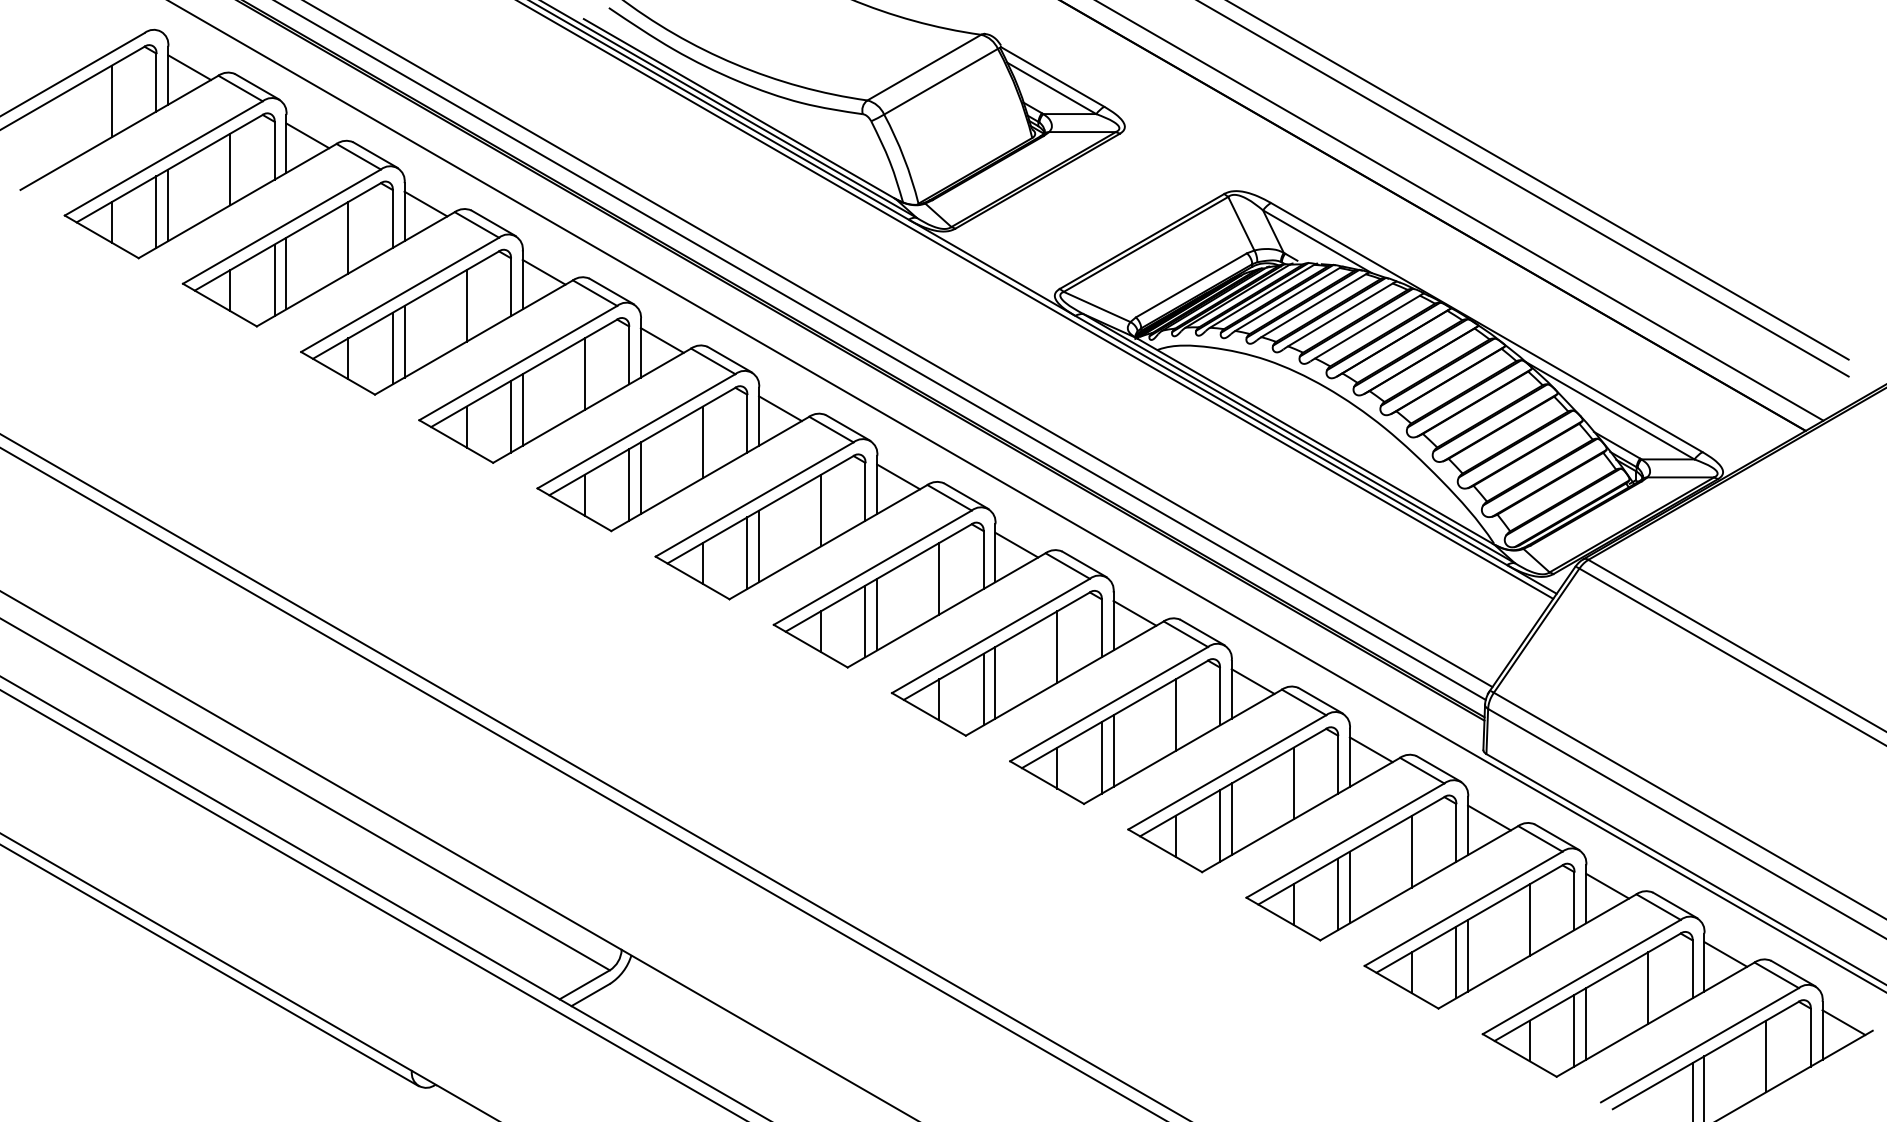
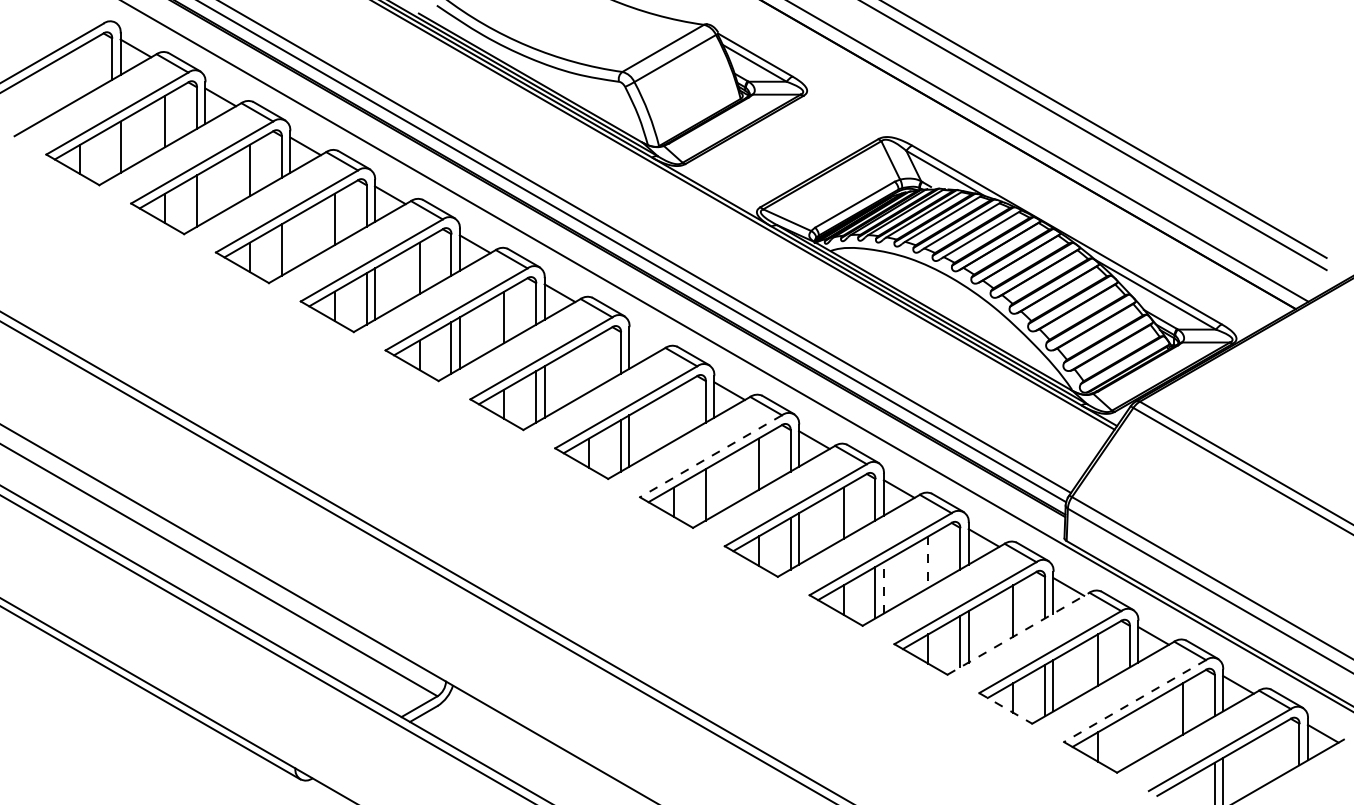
line: (112, 101) -> (80, 72), removed
line: (156, 211) -> (112, 151), removed
line: (286, 273) -> (205, 196), removed
line: (404, 341) -> (290, 244), removed
line: (898, 476) -> (644, 341), removed
line: (821, 510) -> (589, 366), removed
line: (939, 578) -> (674, 415), removed
line: (990, 636) -> (710, 456), solid -> dashed
line: (995, 682) -> (714, 489), removed
line: (1293, 783) -> (928, 562), solid -> dashed
line: (1231, 819) -> (883, 588), solid -> dashed
line: (1419, 882) -> (1018, 633), solid -> dashed
line: (1581, 977) -> (1134, 701), solid -> dashed
line: (1401, 987) -> (1005, 708), solid -> dashed
line: (1586, 1023) -> (1138, 734), removed
line: (1574, 1030) -> (1129, 739), removed
line: (1766, 1056) -> (1267, 758), removed

